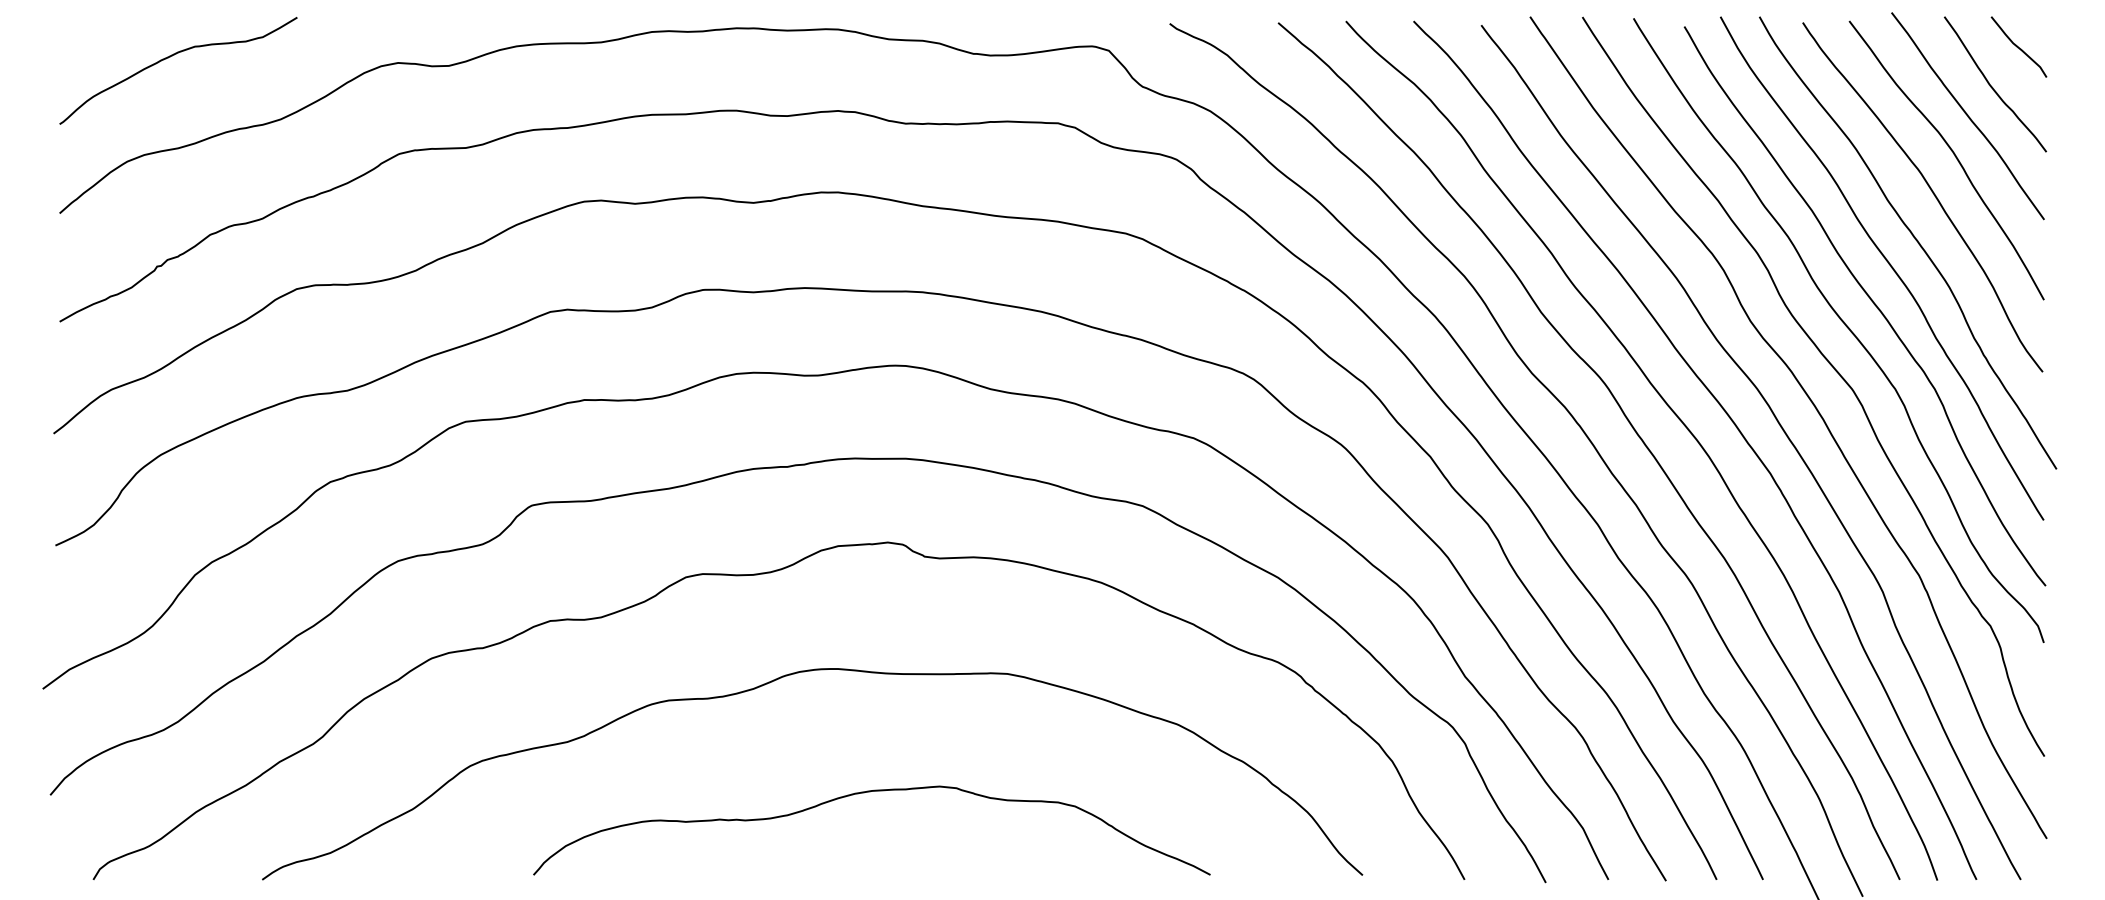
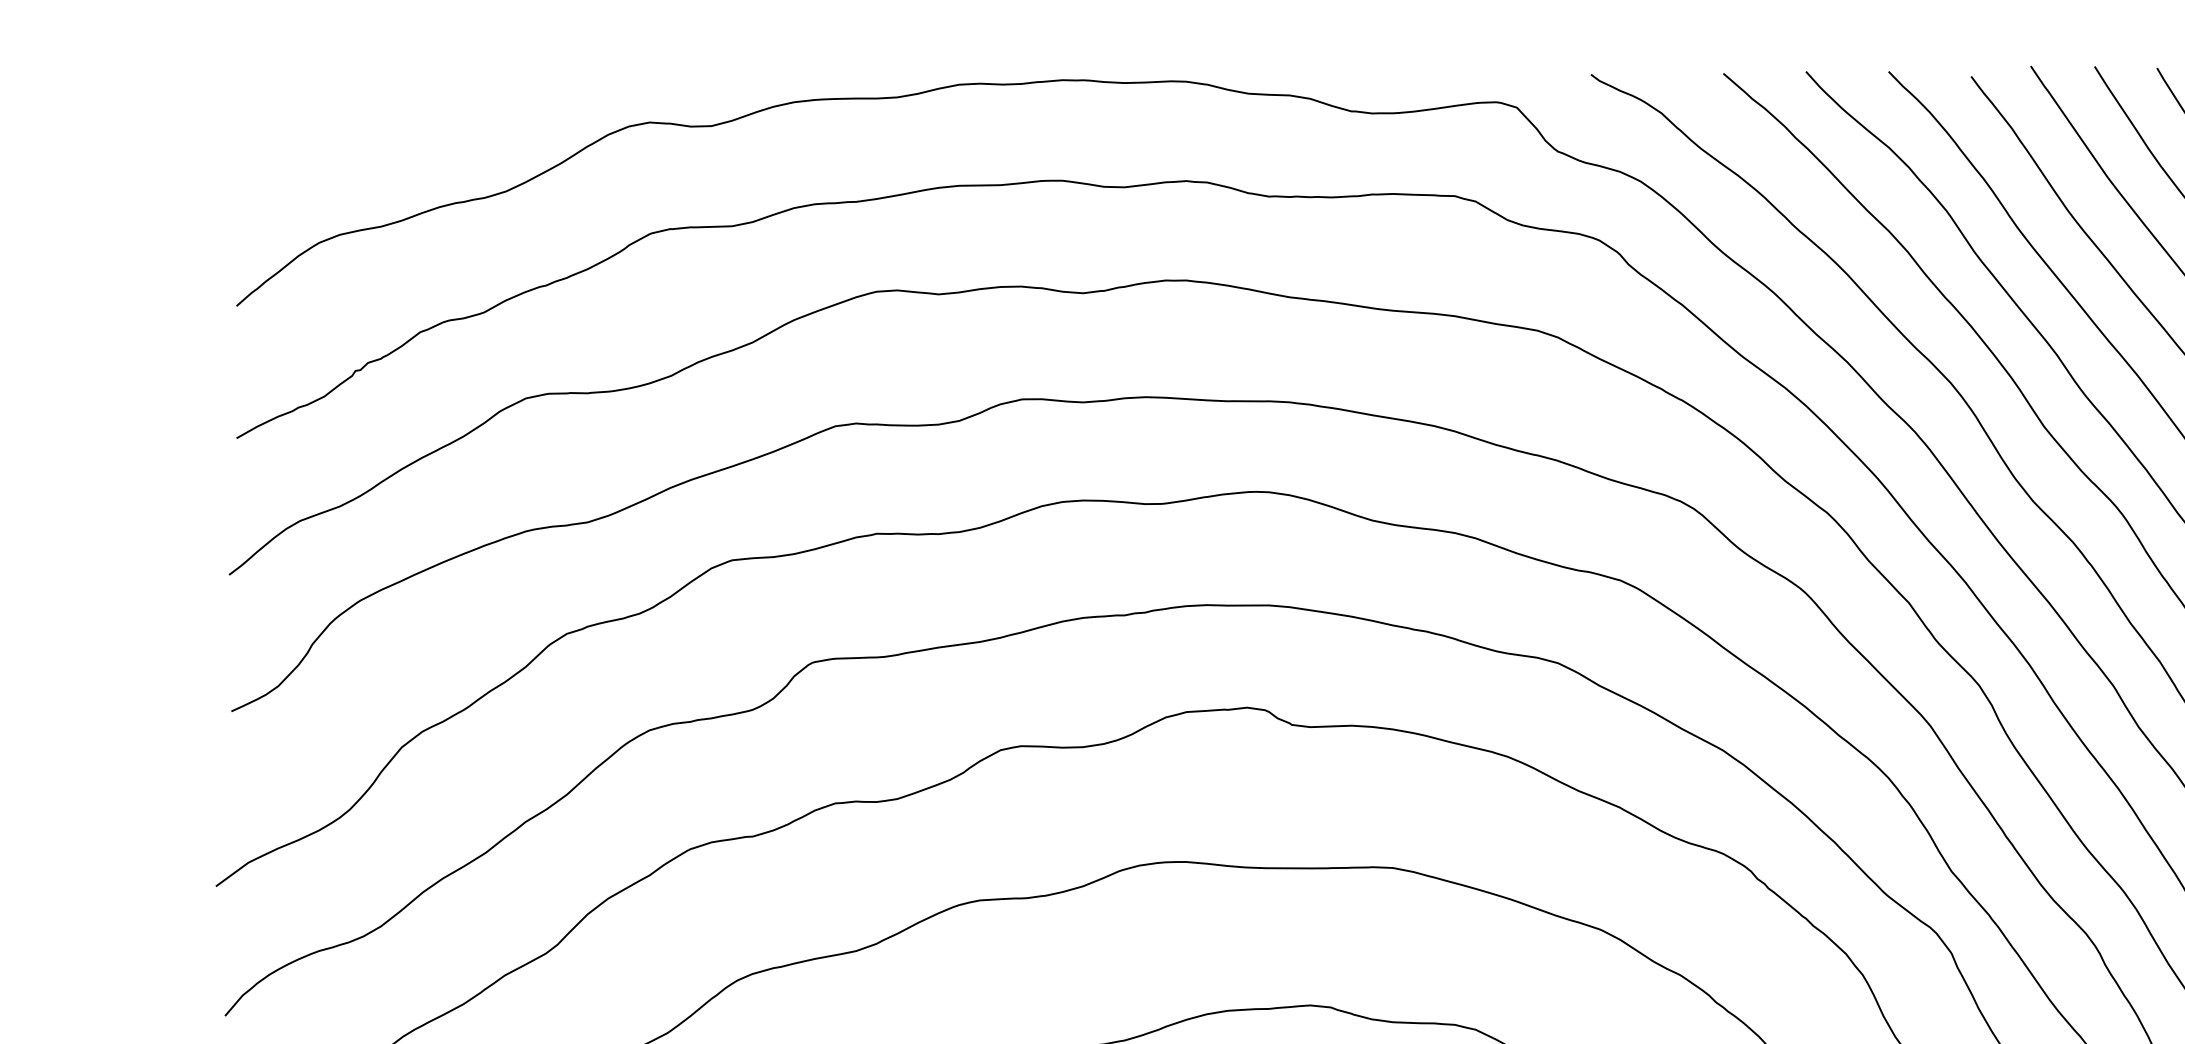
curve: (172, 56) -> (374, 114), removed

